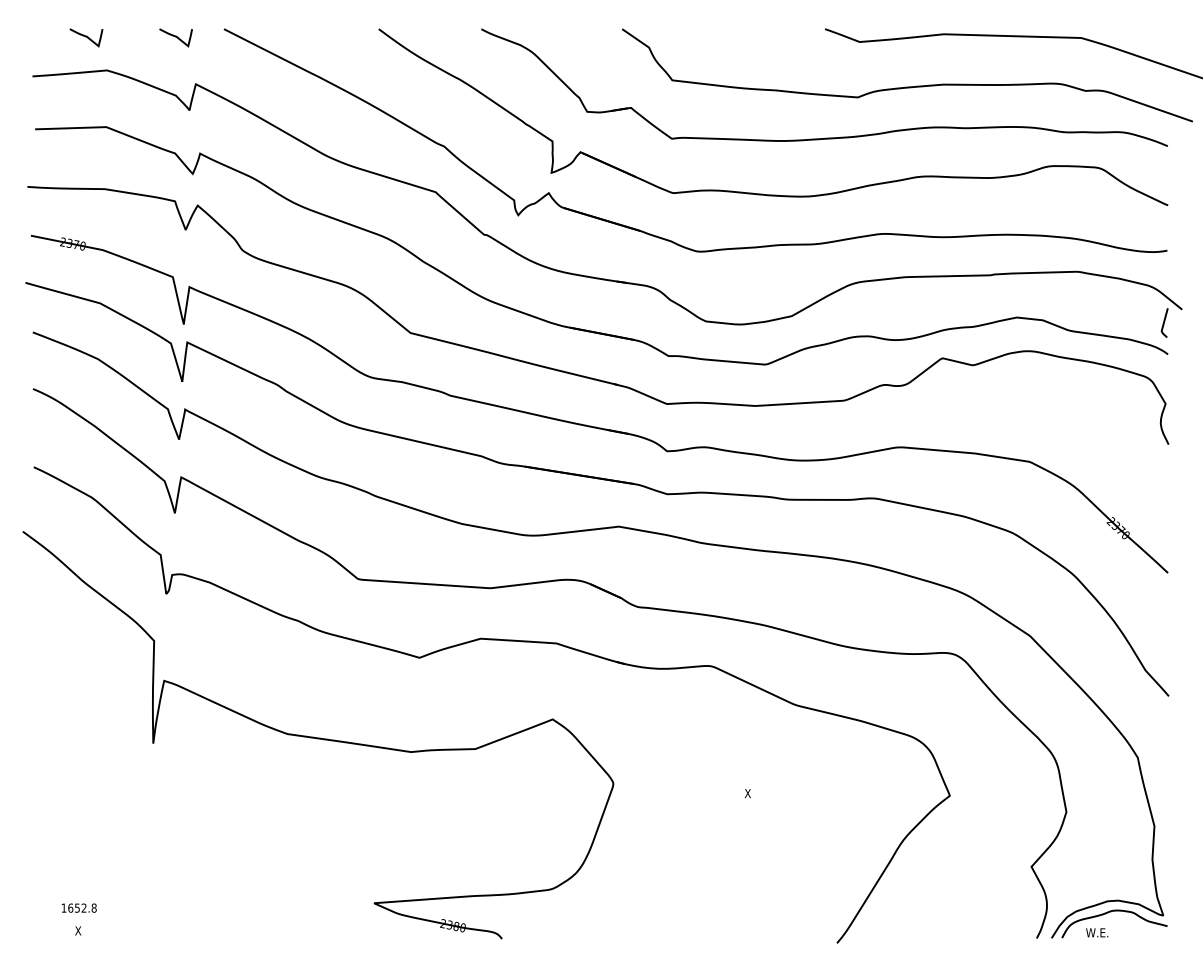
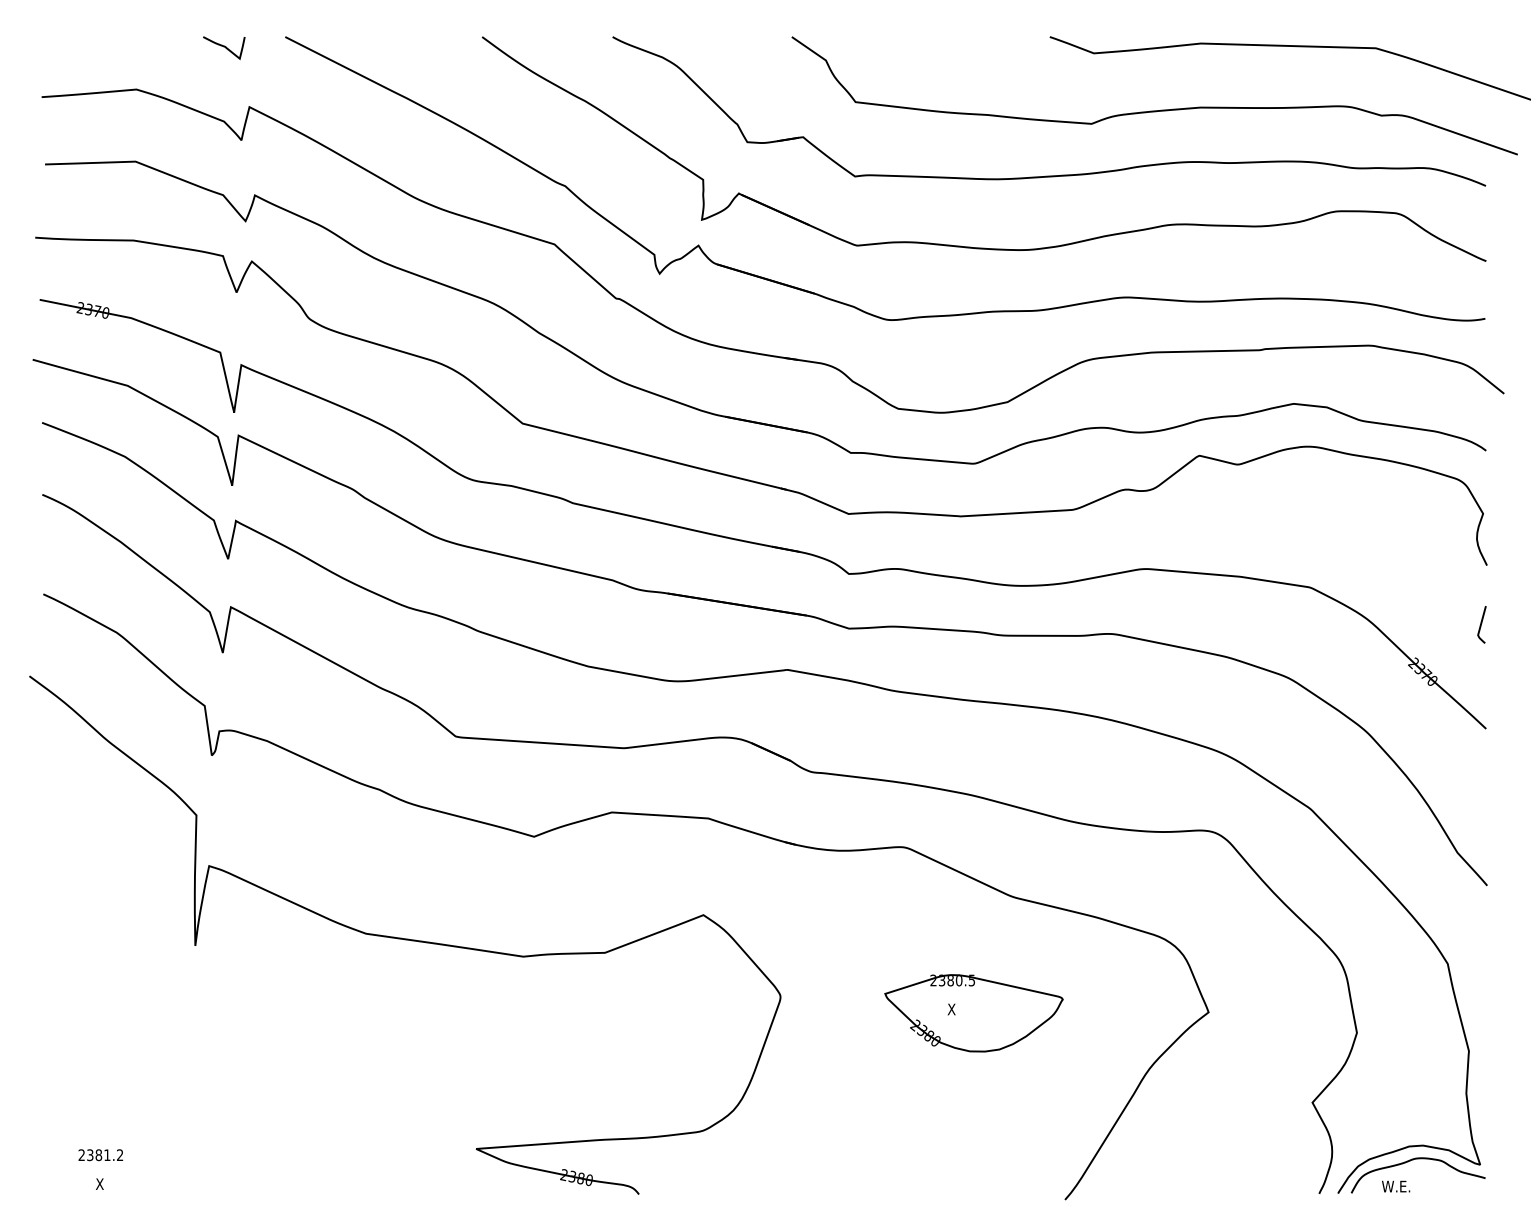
curve: (86, 37) -> (110, 47), removed
curve: (1164, 322) -> (1481, 624), moved
part: (765, 796) -> (973, 1013), added
text: (78, 908) -> (100, 1155), 1652.8 -> 2381.2

